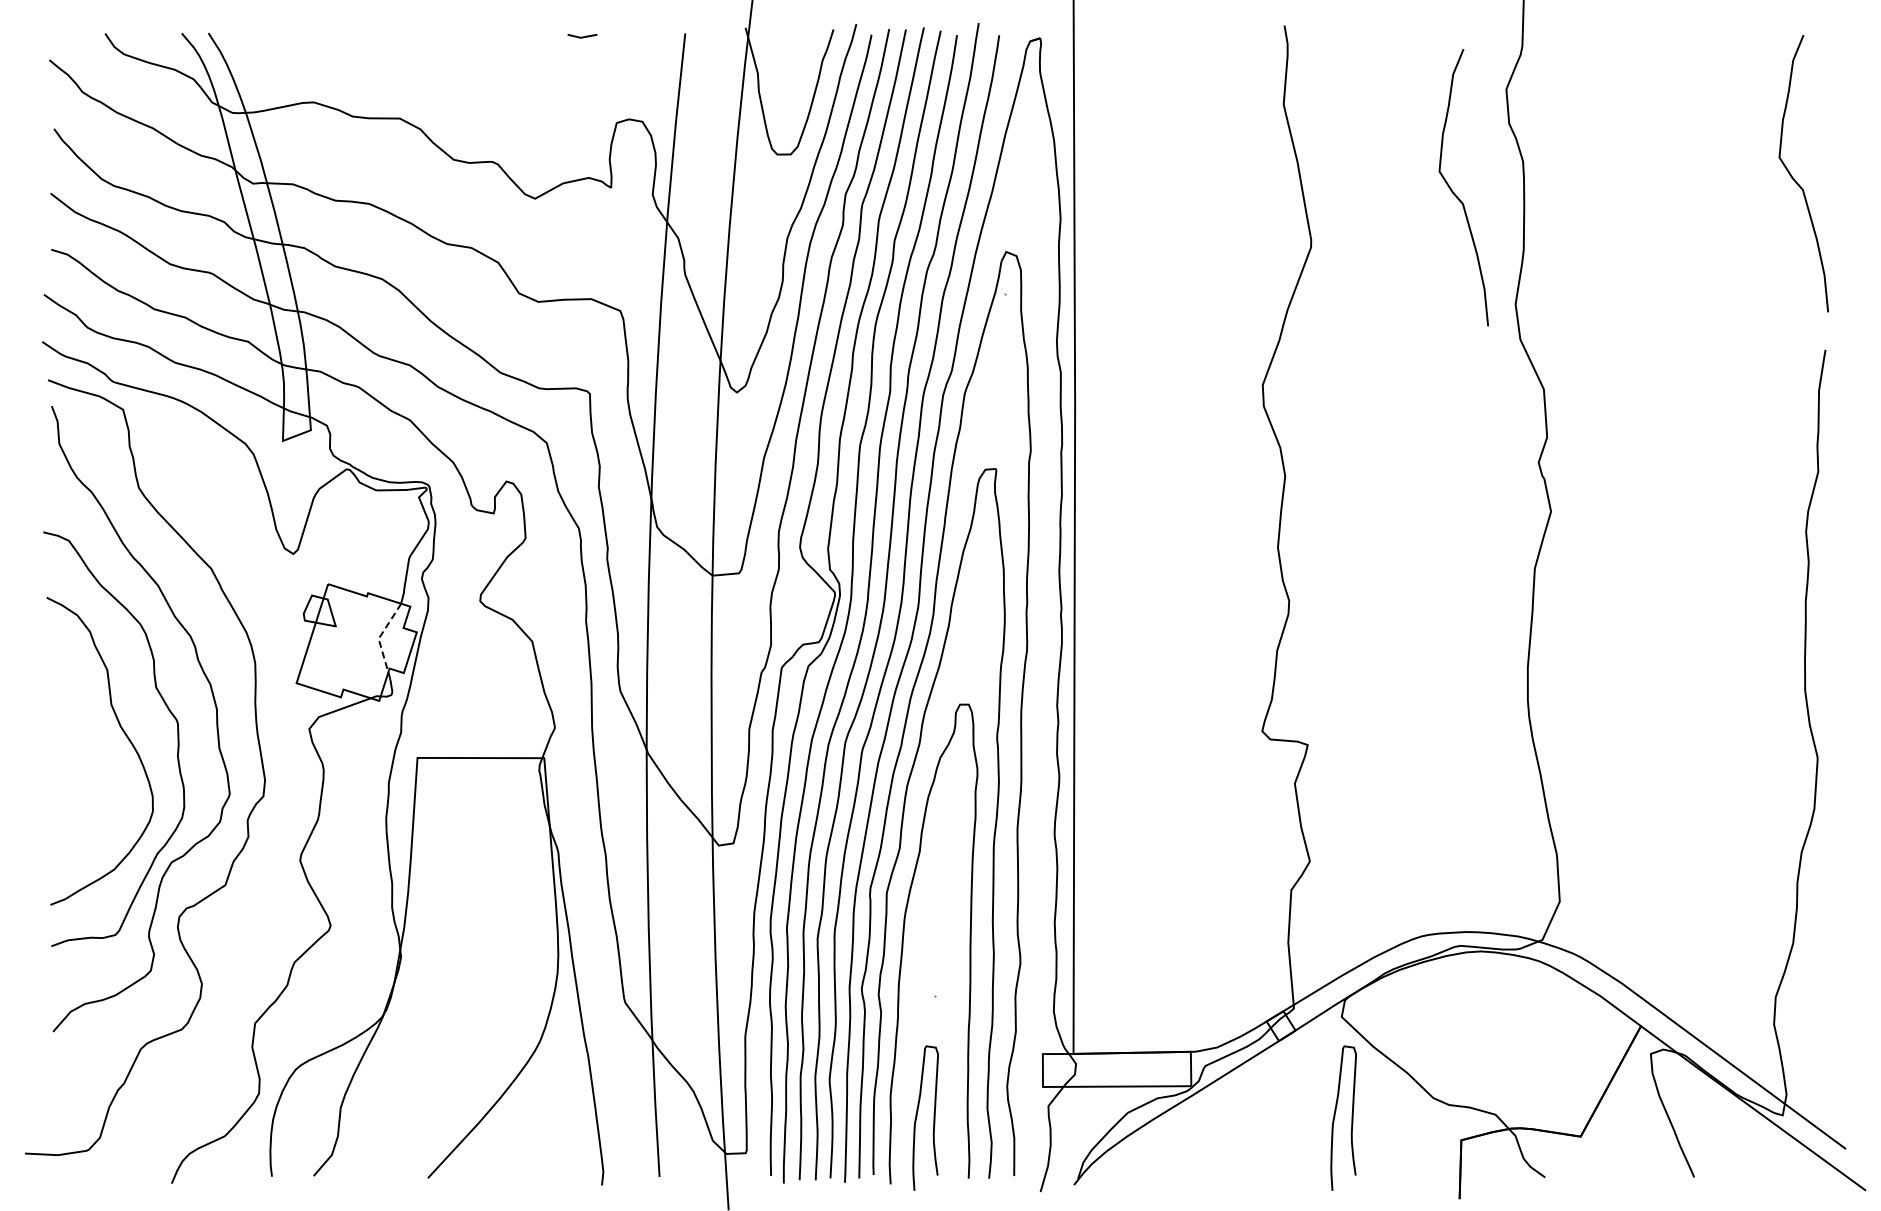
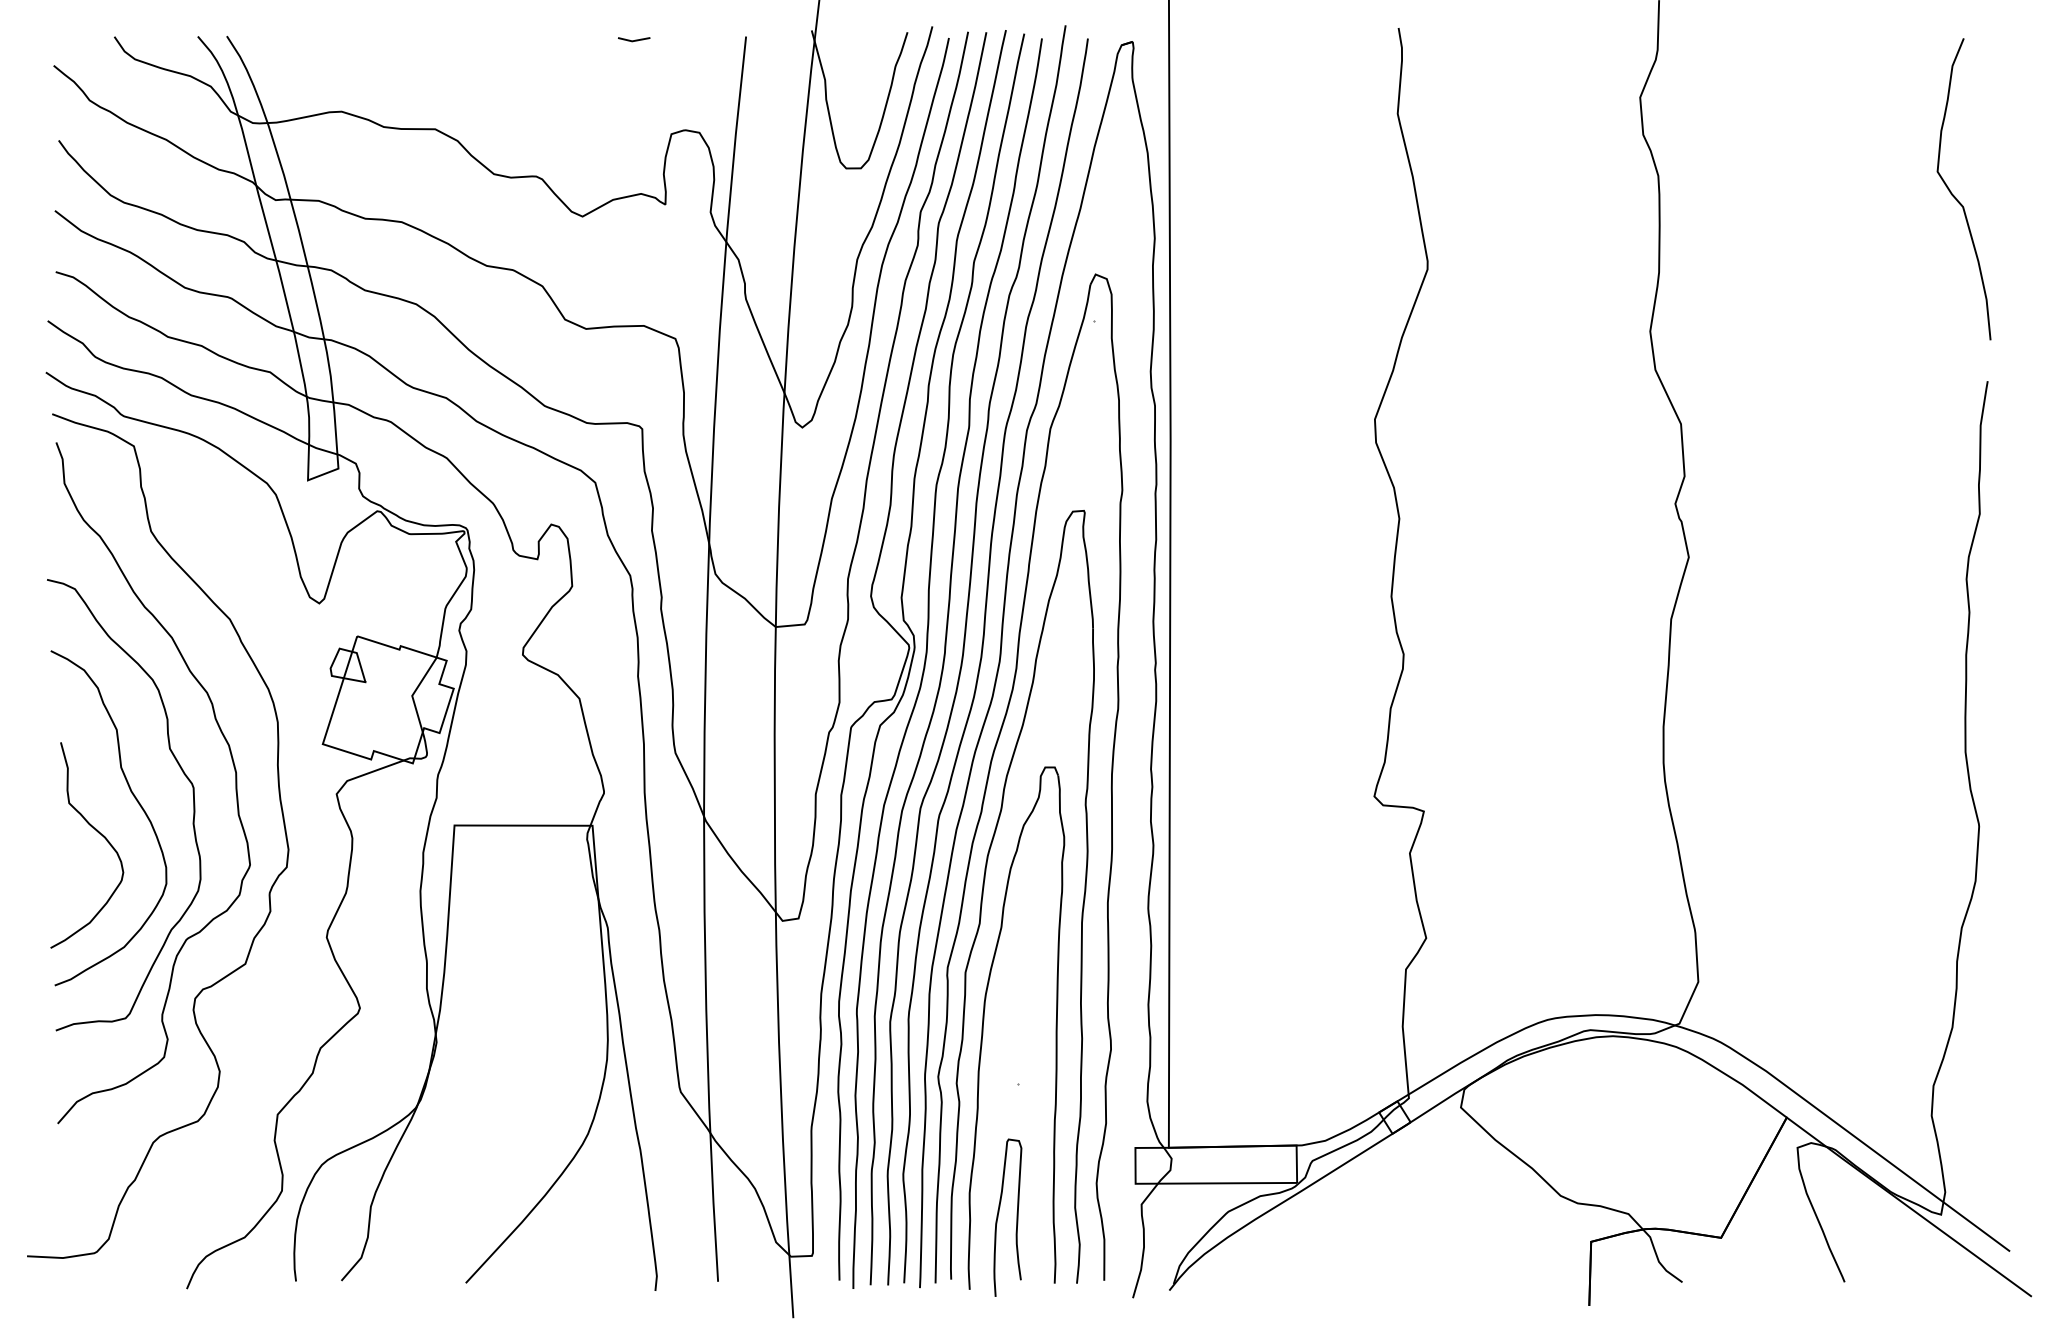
curve: (1455, 193) -> (1584, 210), removed
line: (380, 635) -> (414, 692), dashed -> solid
curve: (90, 765) -> (98, 833), added
curve: (1351, 1117) -> (1471, 1217), removed

